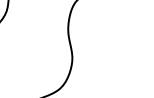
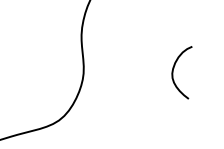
curve: (129, 49) -> (174, 71), added

